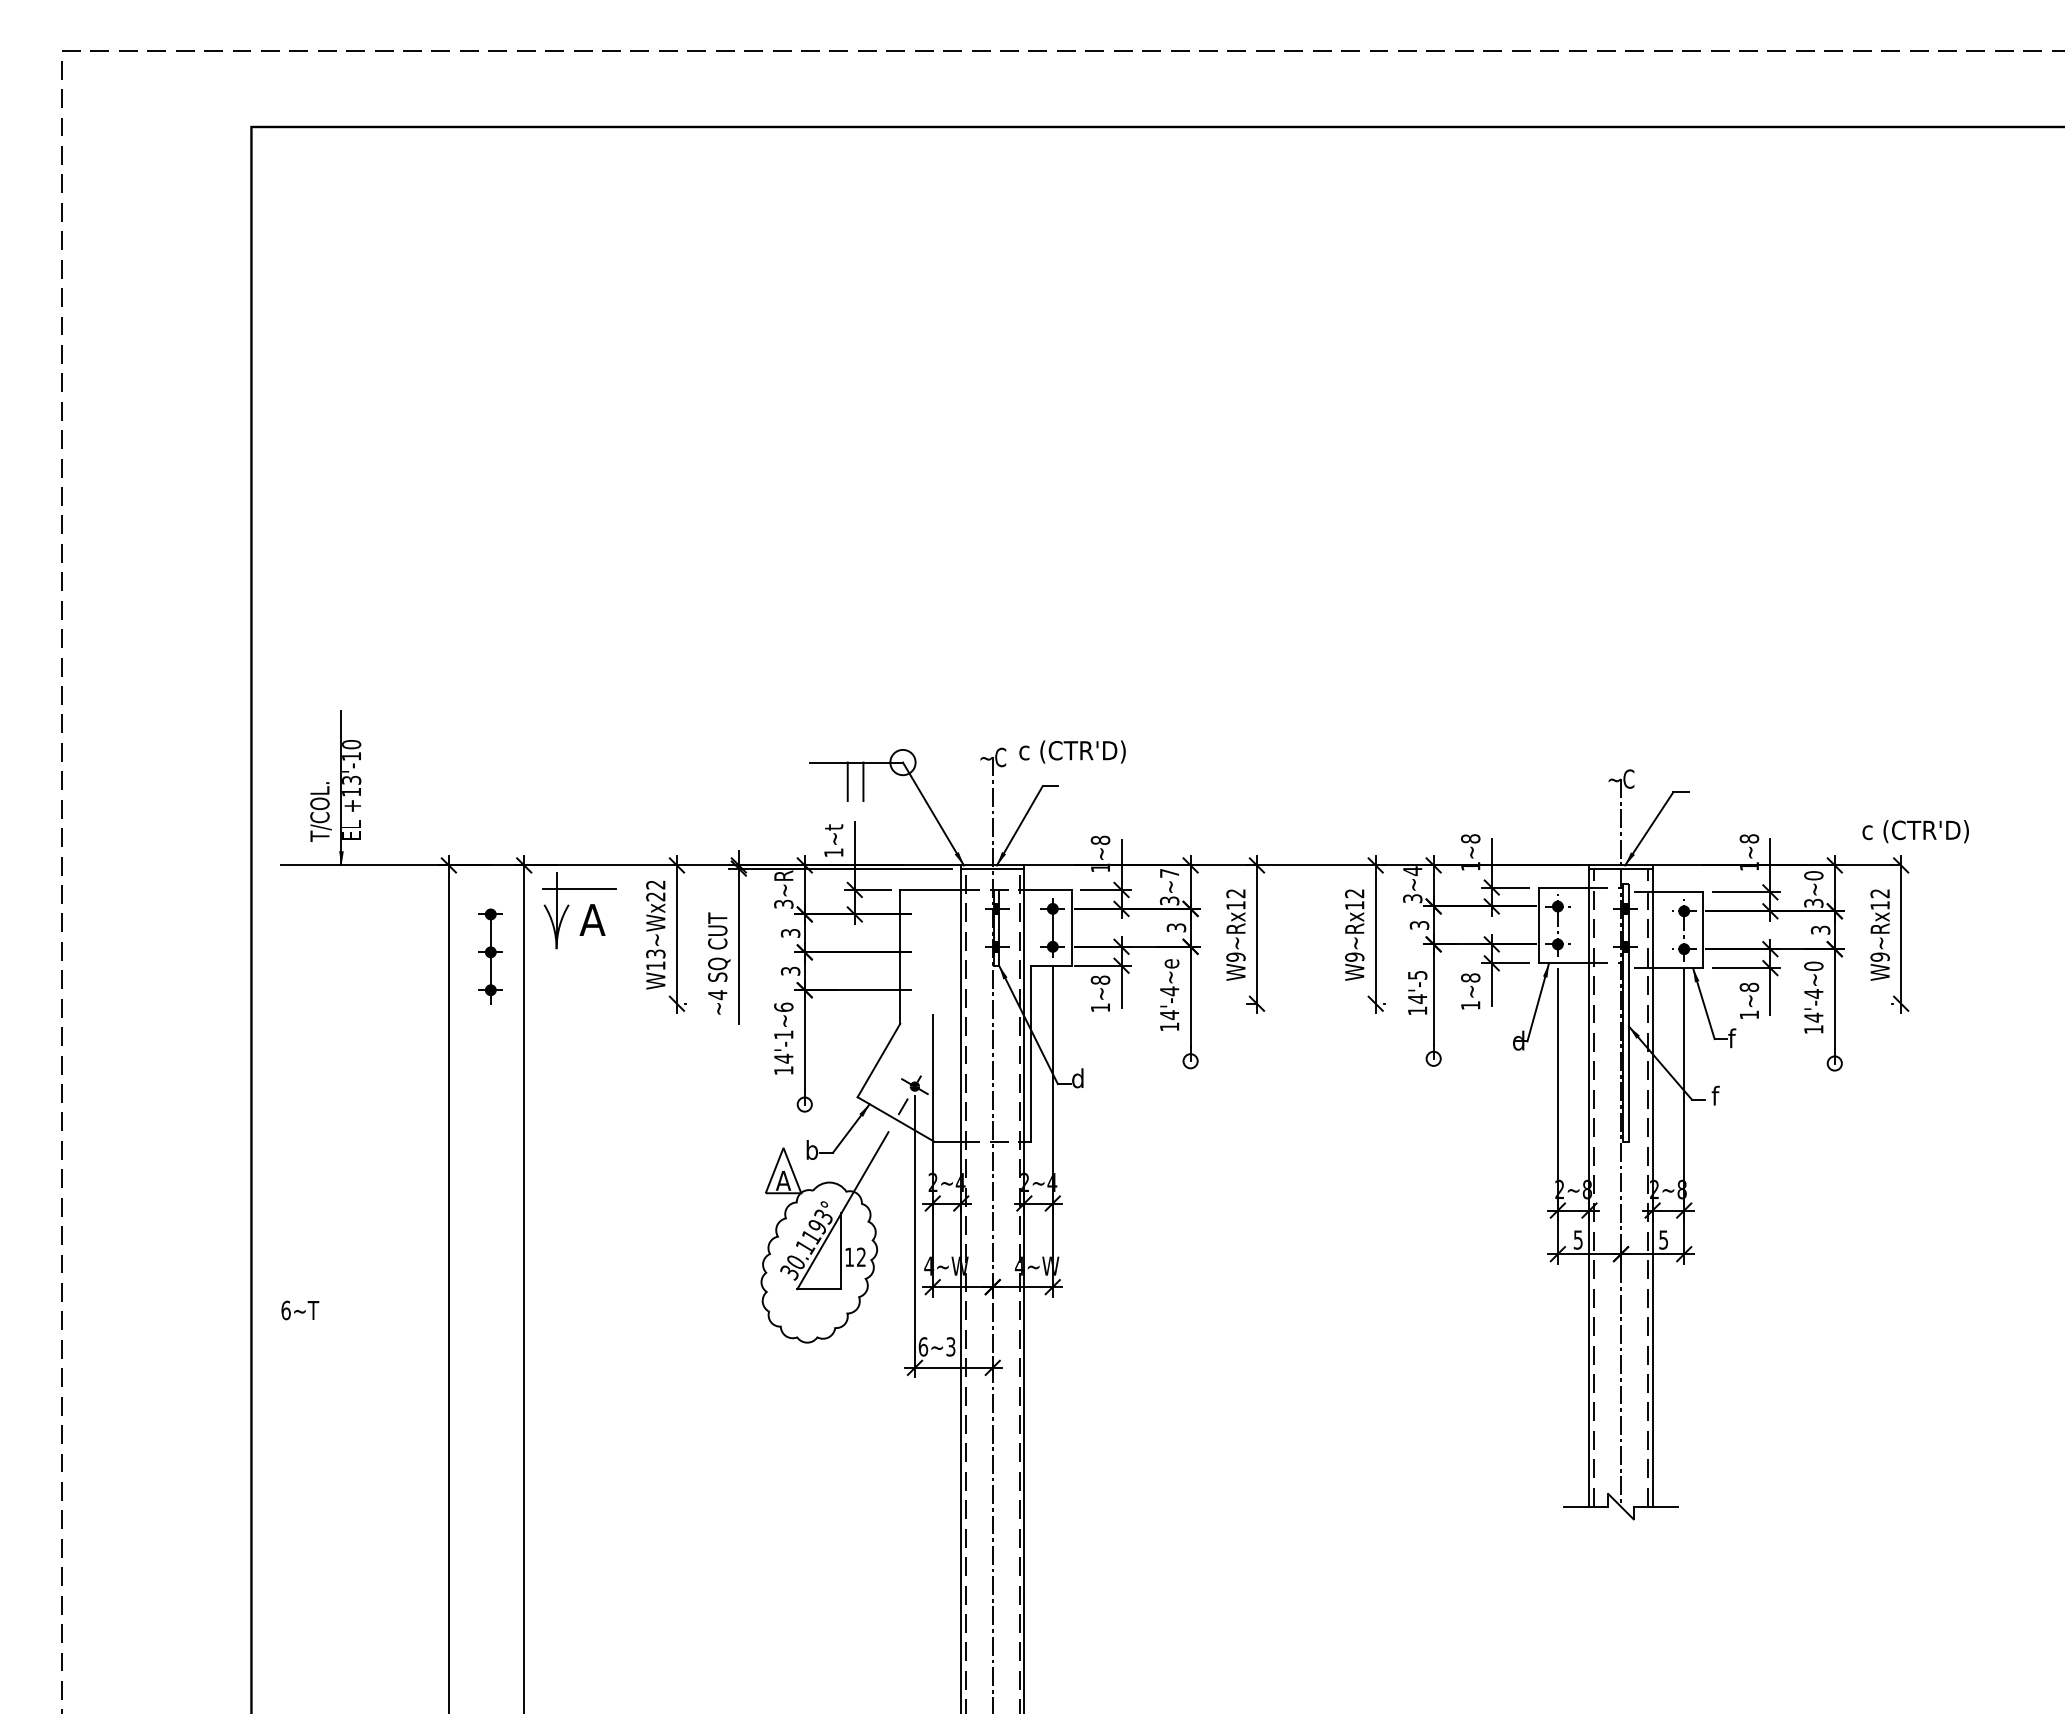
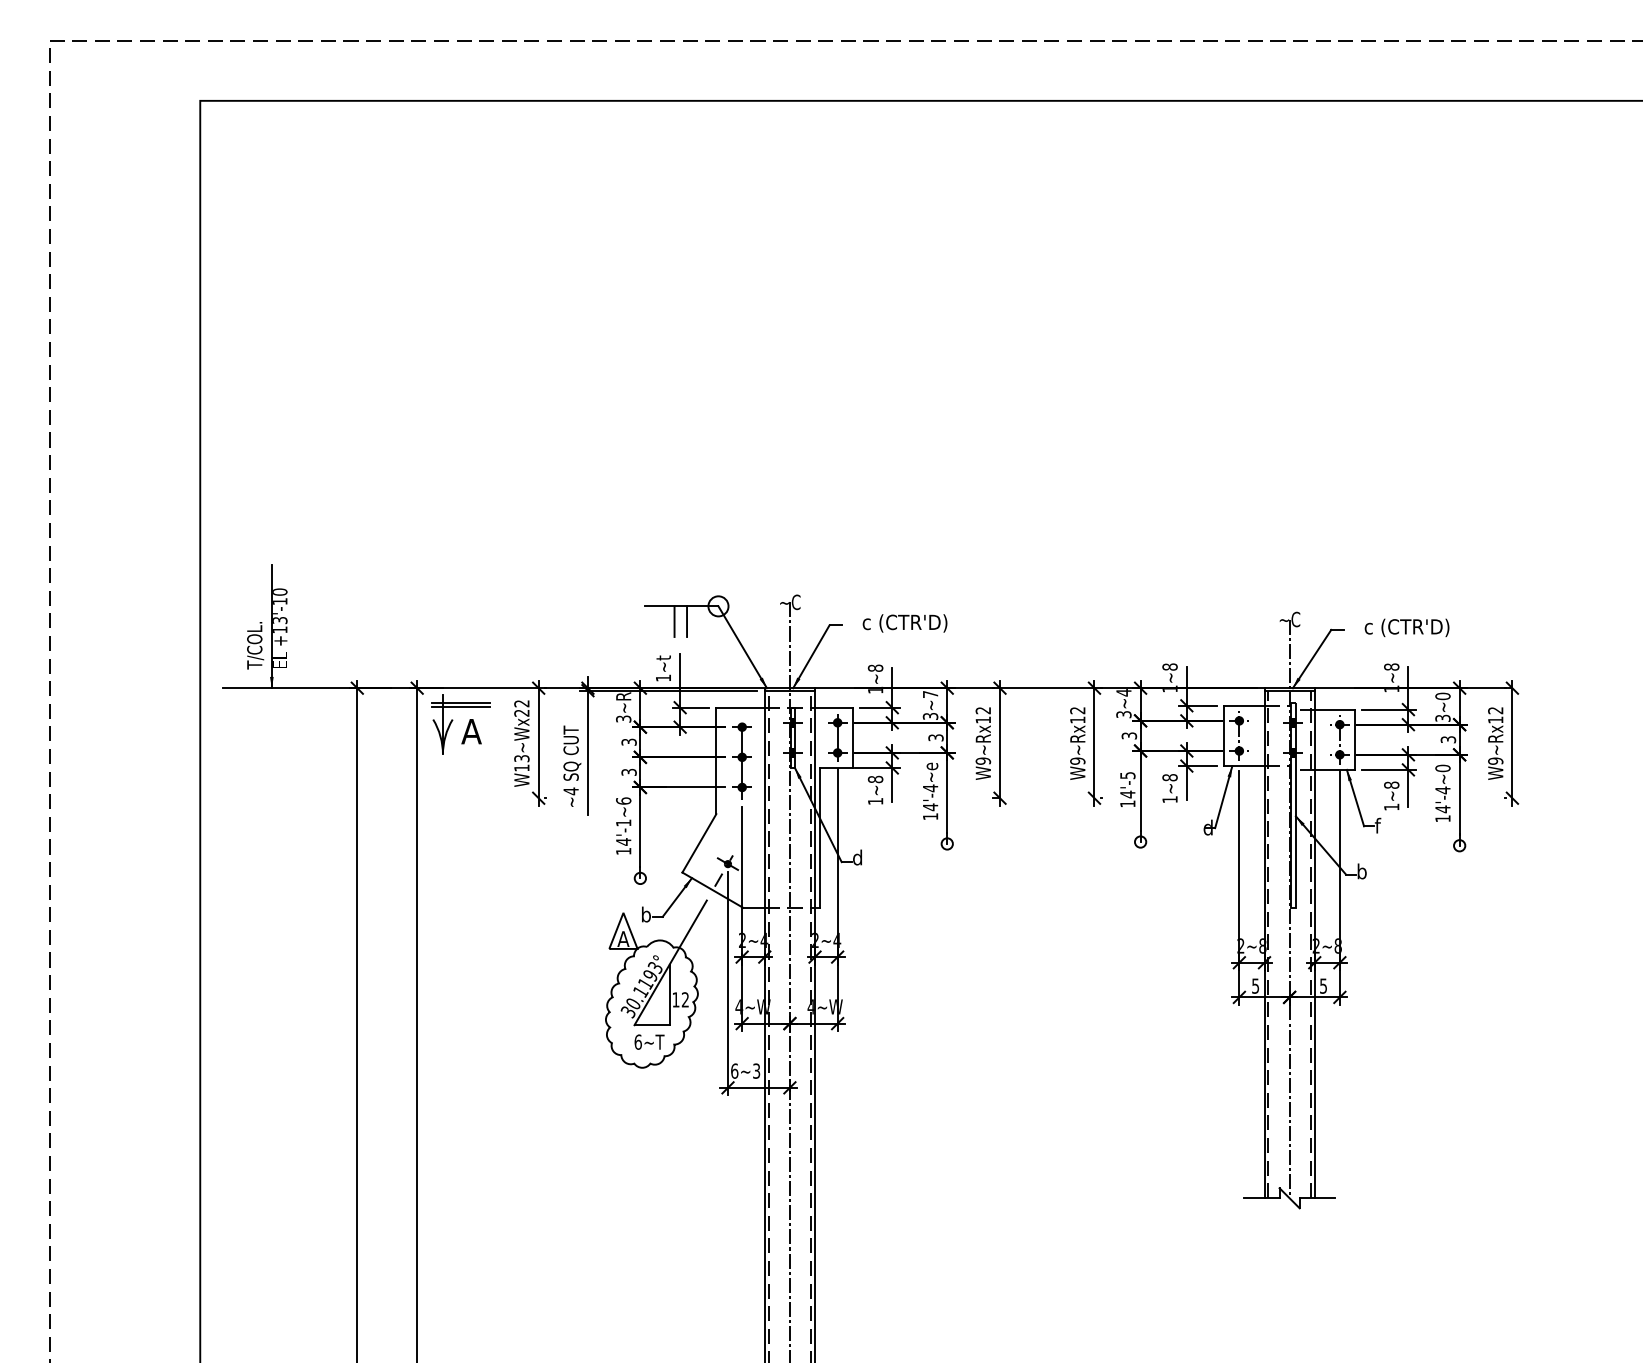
text: (1072, 751) -> (905, 623), moved
text: (1915, 831) -> (1406, 627), moved
line: (579, 883) -> (461, 702), added
part: (490, 956) -> (741, 760), moved
text: (1712, 1095) -> (1362, 871), f -> b
text: (300, 1310) -> (649, 1042), moved

